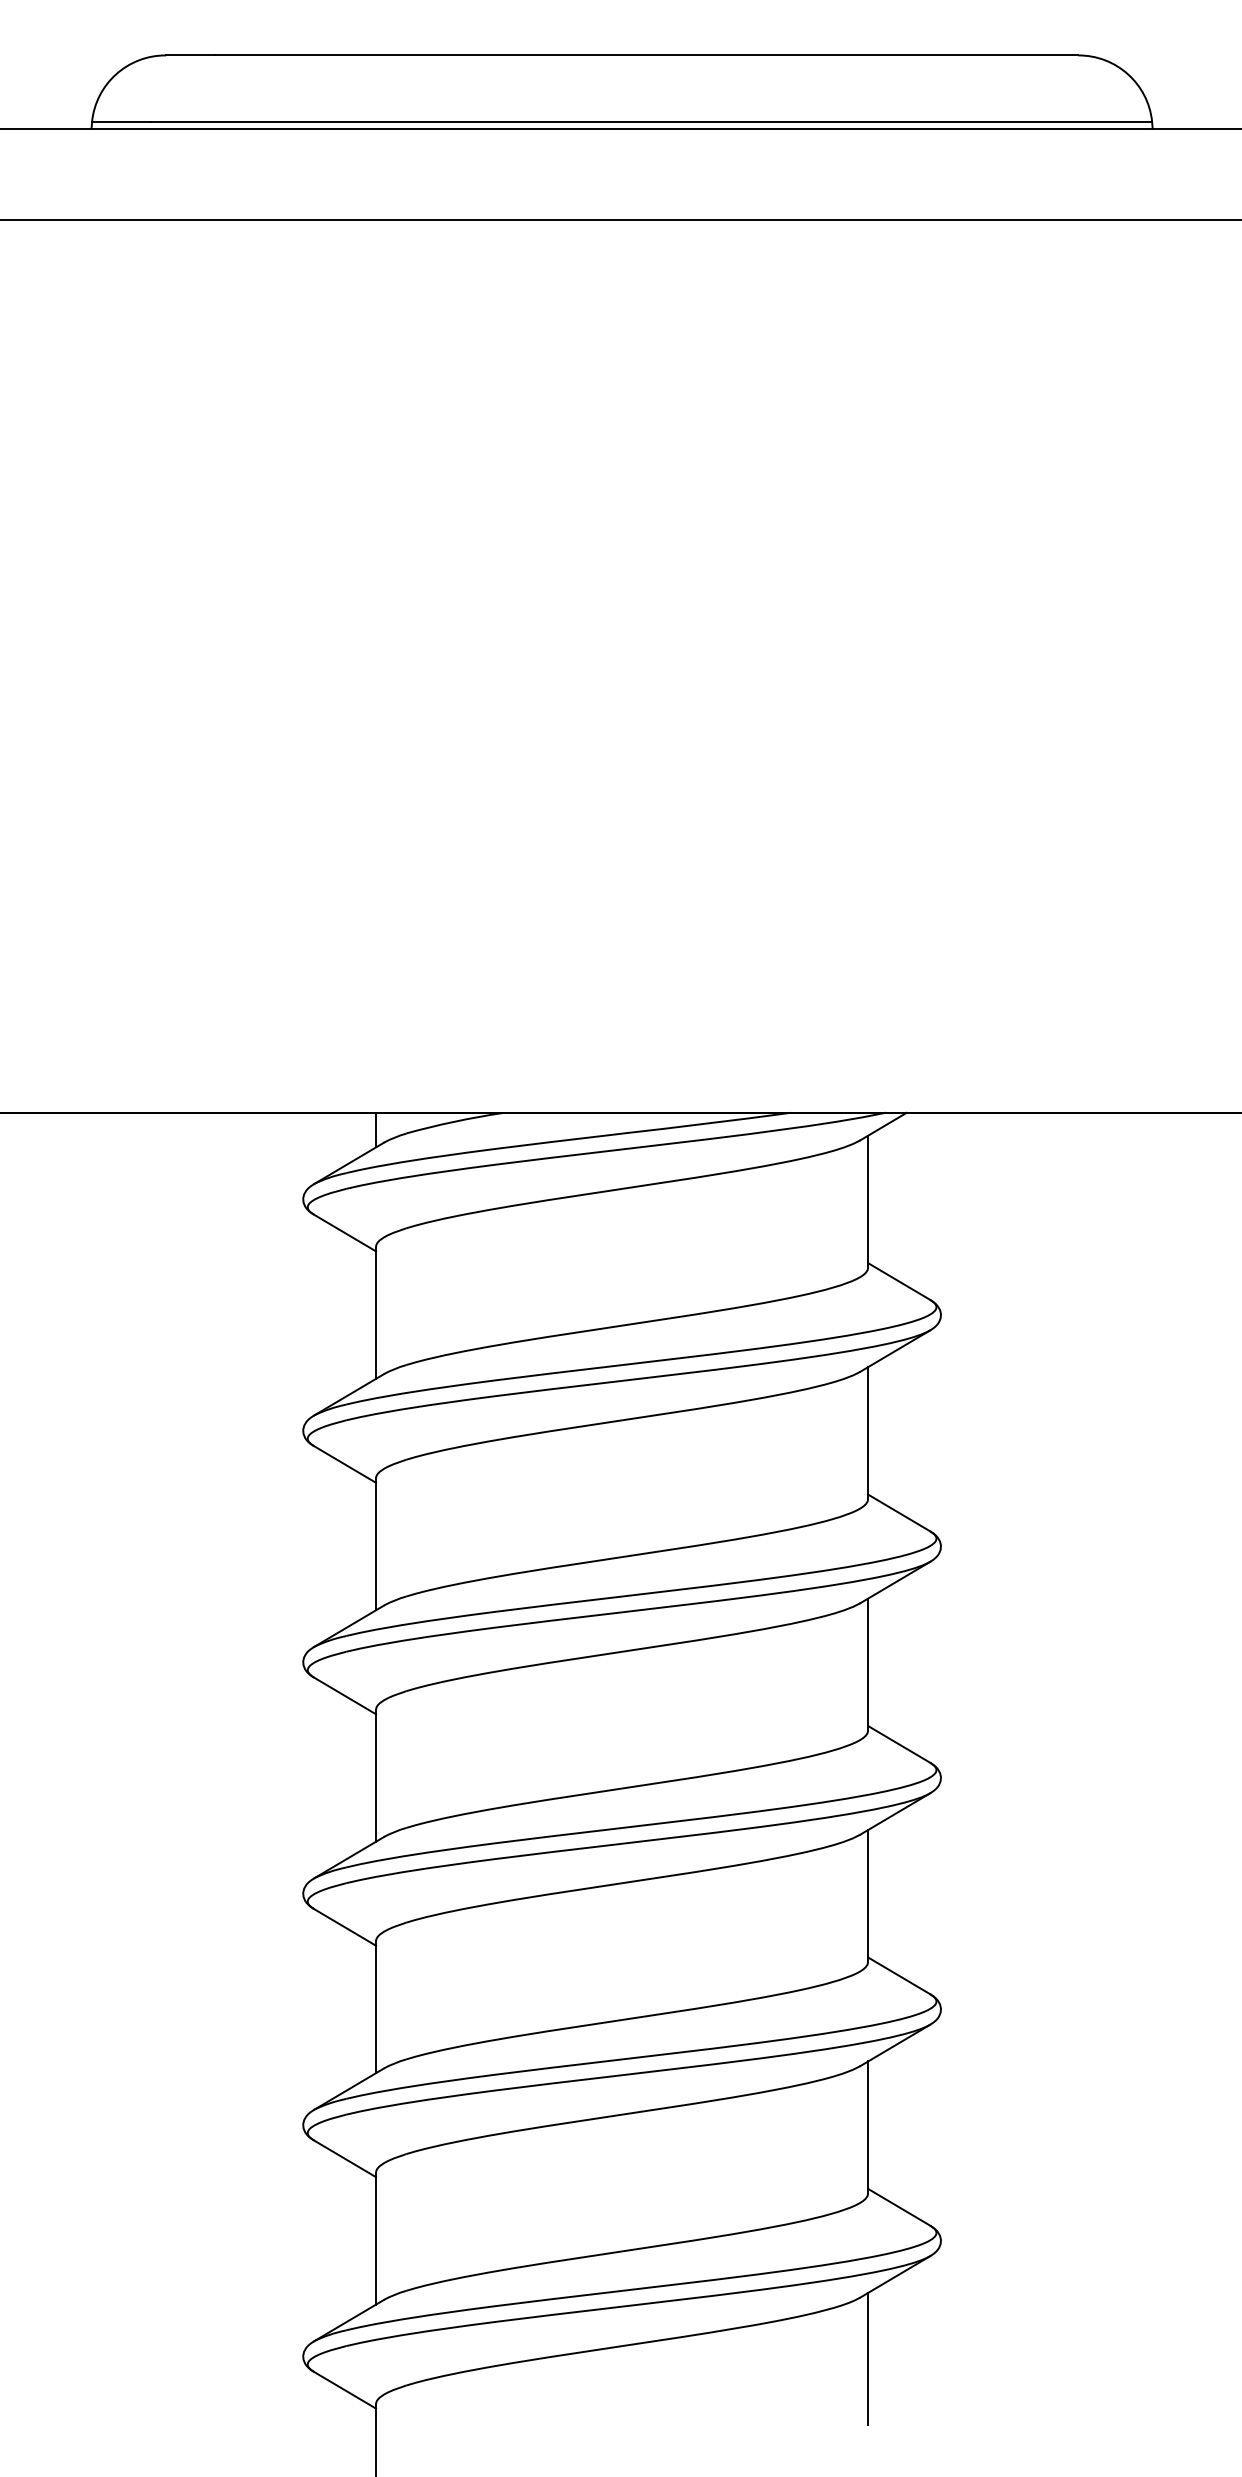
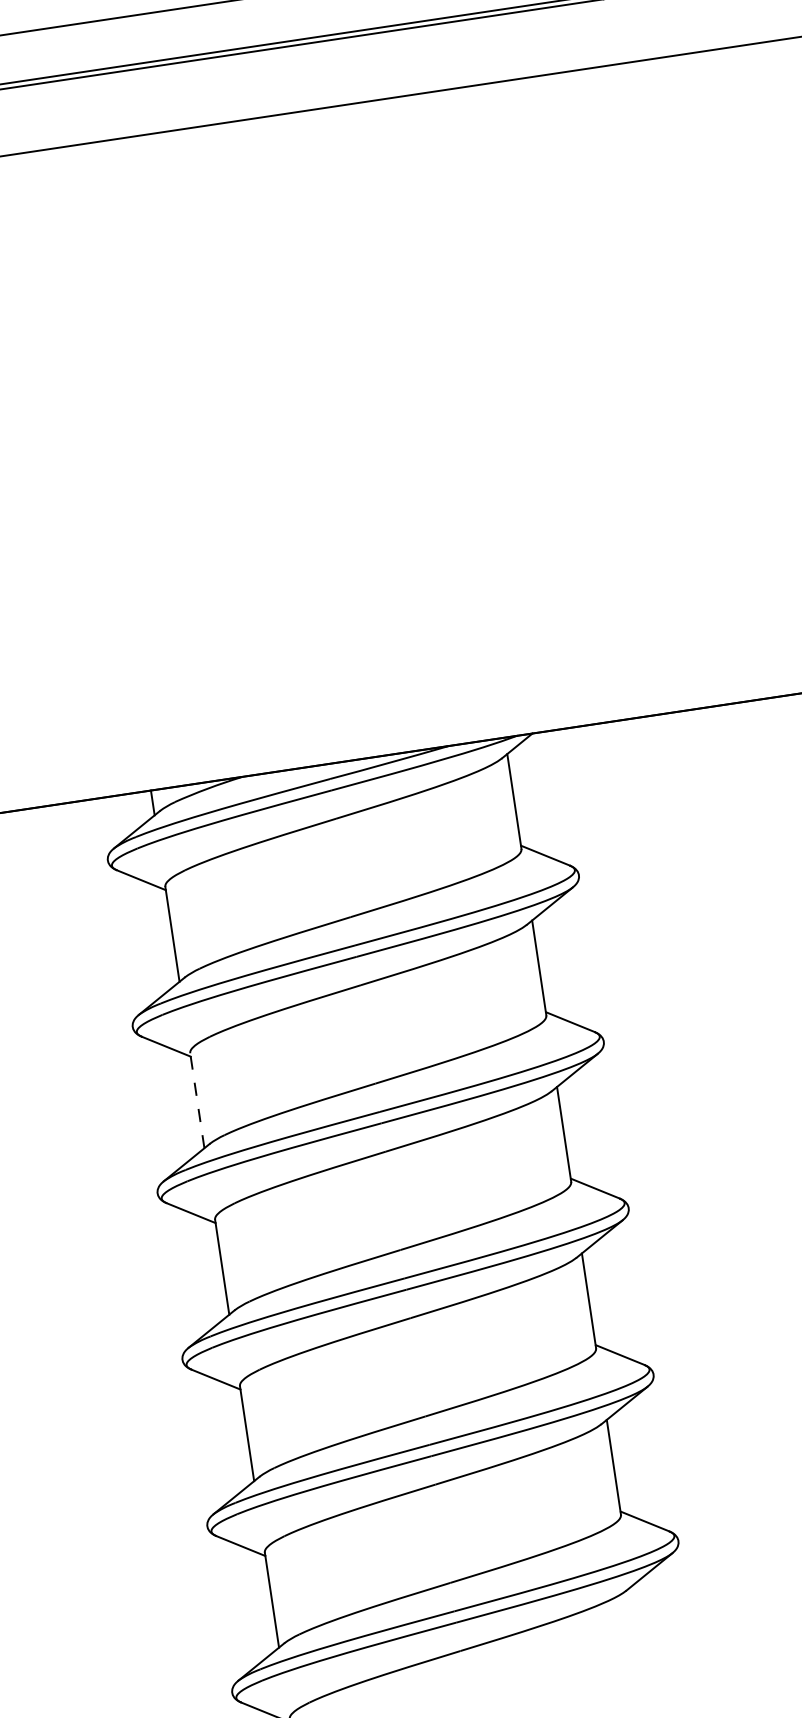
line: (376, 1543) -> (197, 1100), solid -> dashed
line: (868, 2358) -> (638, 1633), removed

